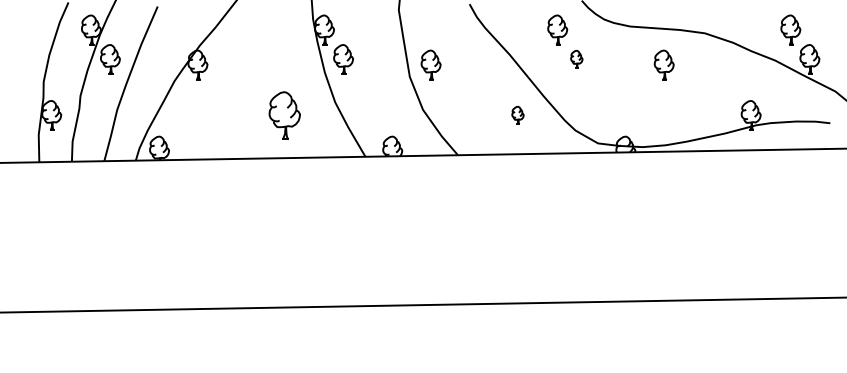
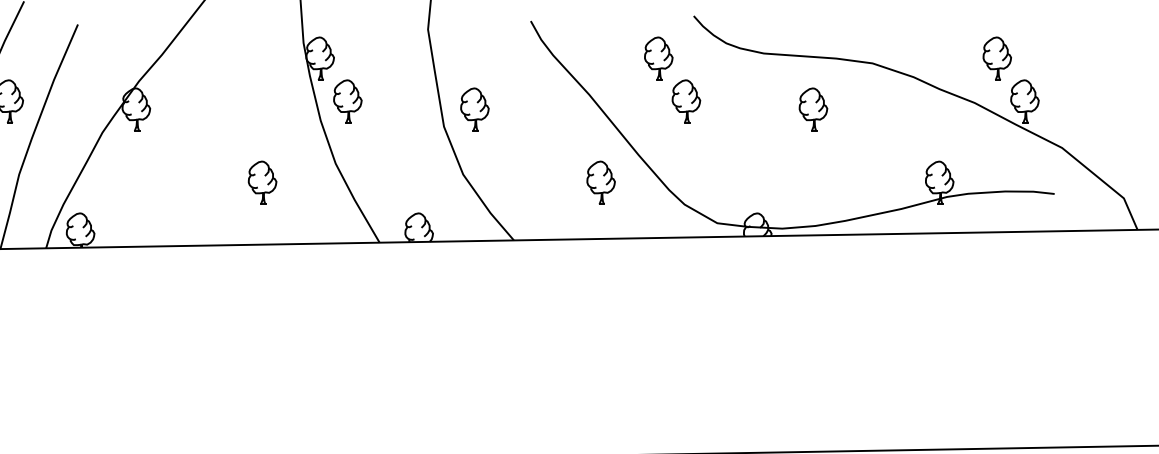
part: (576, 59) -> (686, 101), size x1.67
part: (284, 115) -> (262, 182), size x0.62
part: (517, 115) -> (600, 182), size x1.67

